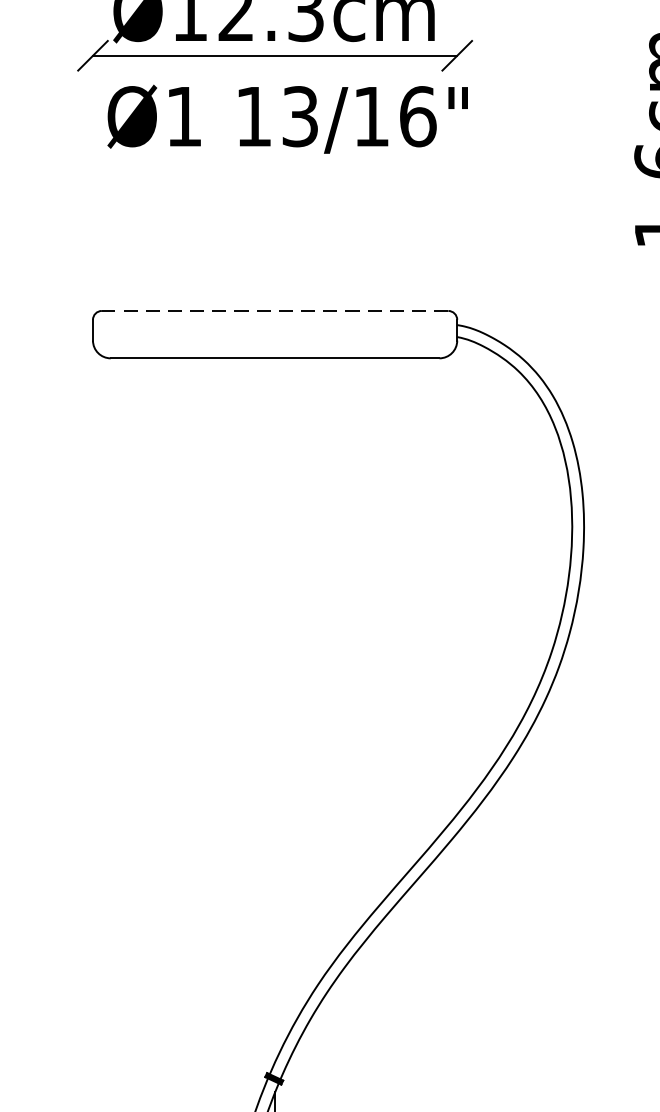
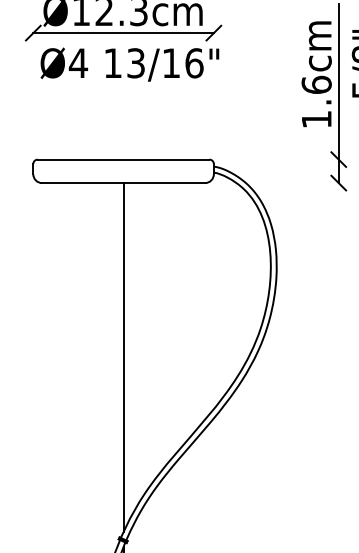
text: (184, 115) -> (78, 62), Ø1 -> Ø4
line: (274, 310) -> (123, 159), dashed -> solid
line: (274, 710) -> (123, 357), added

